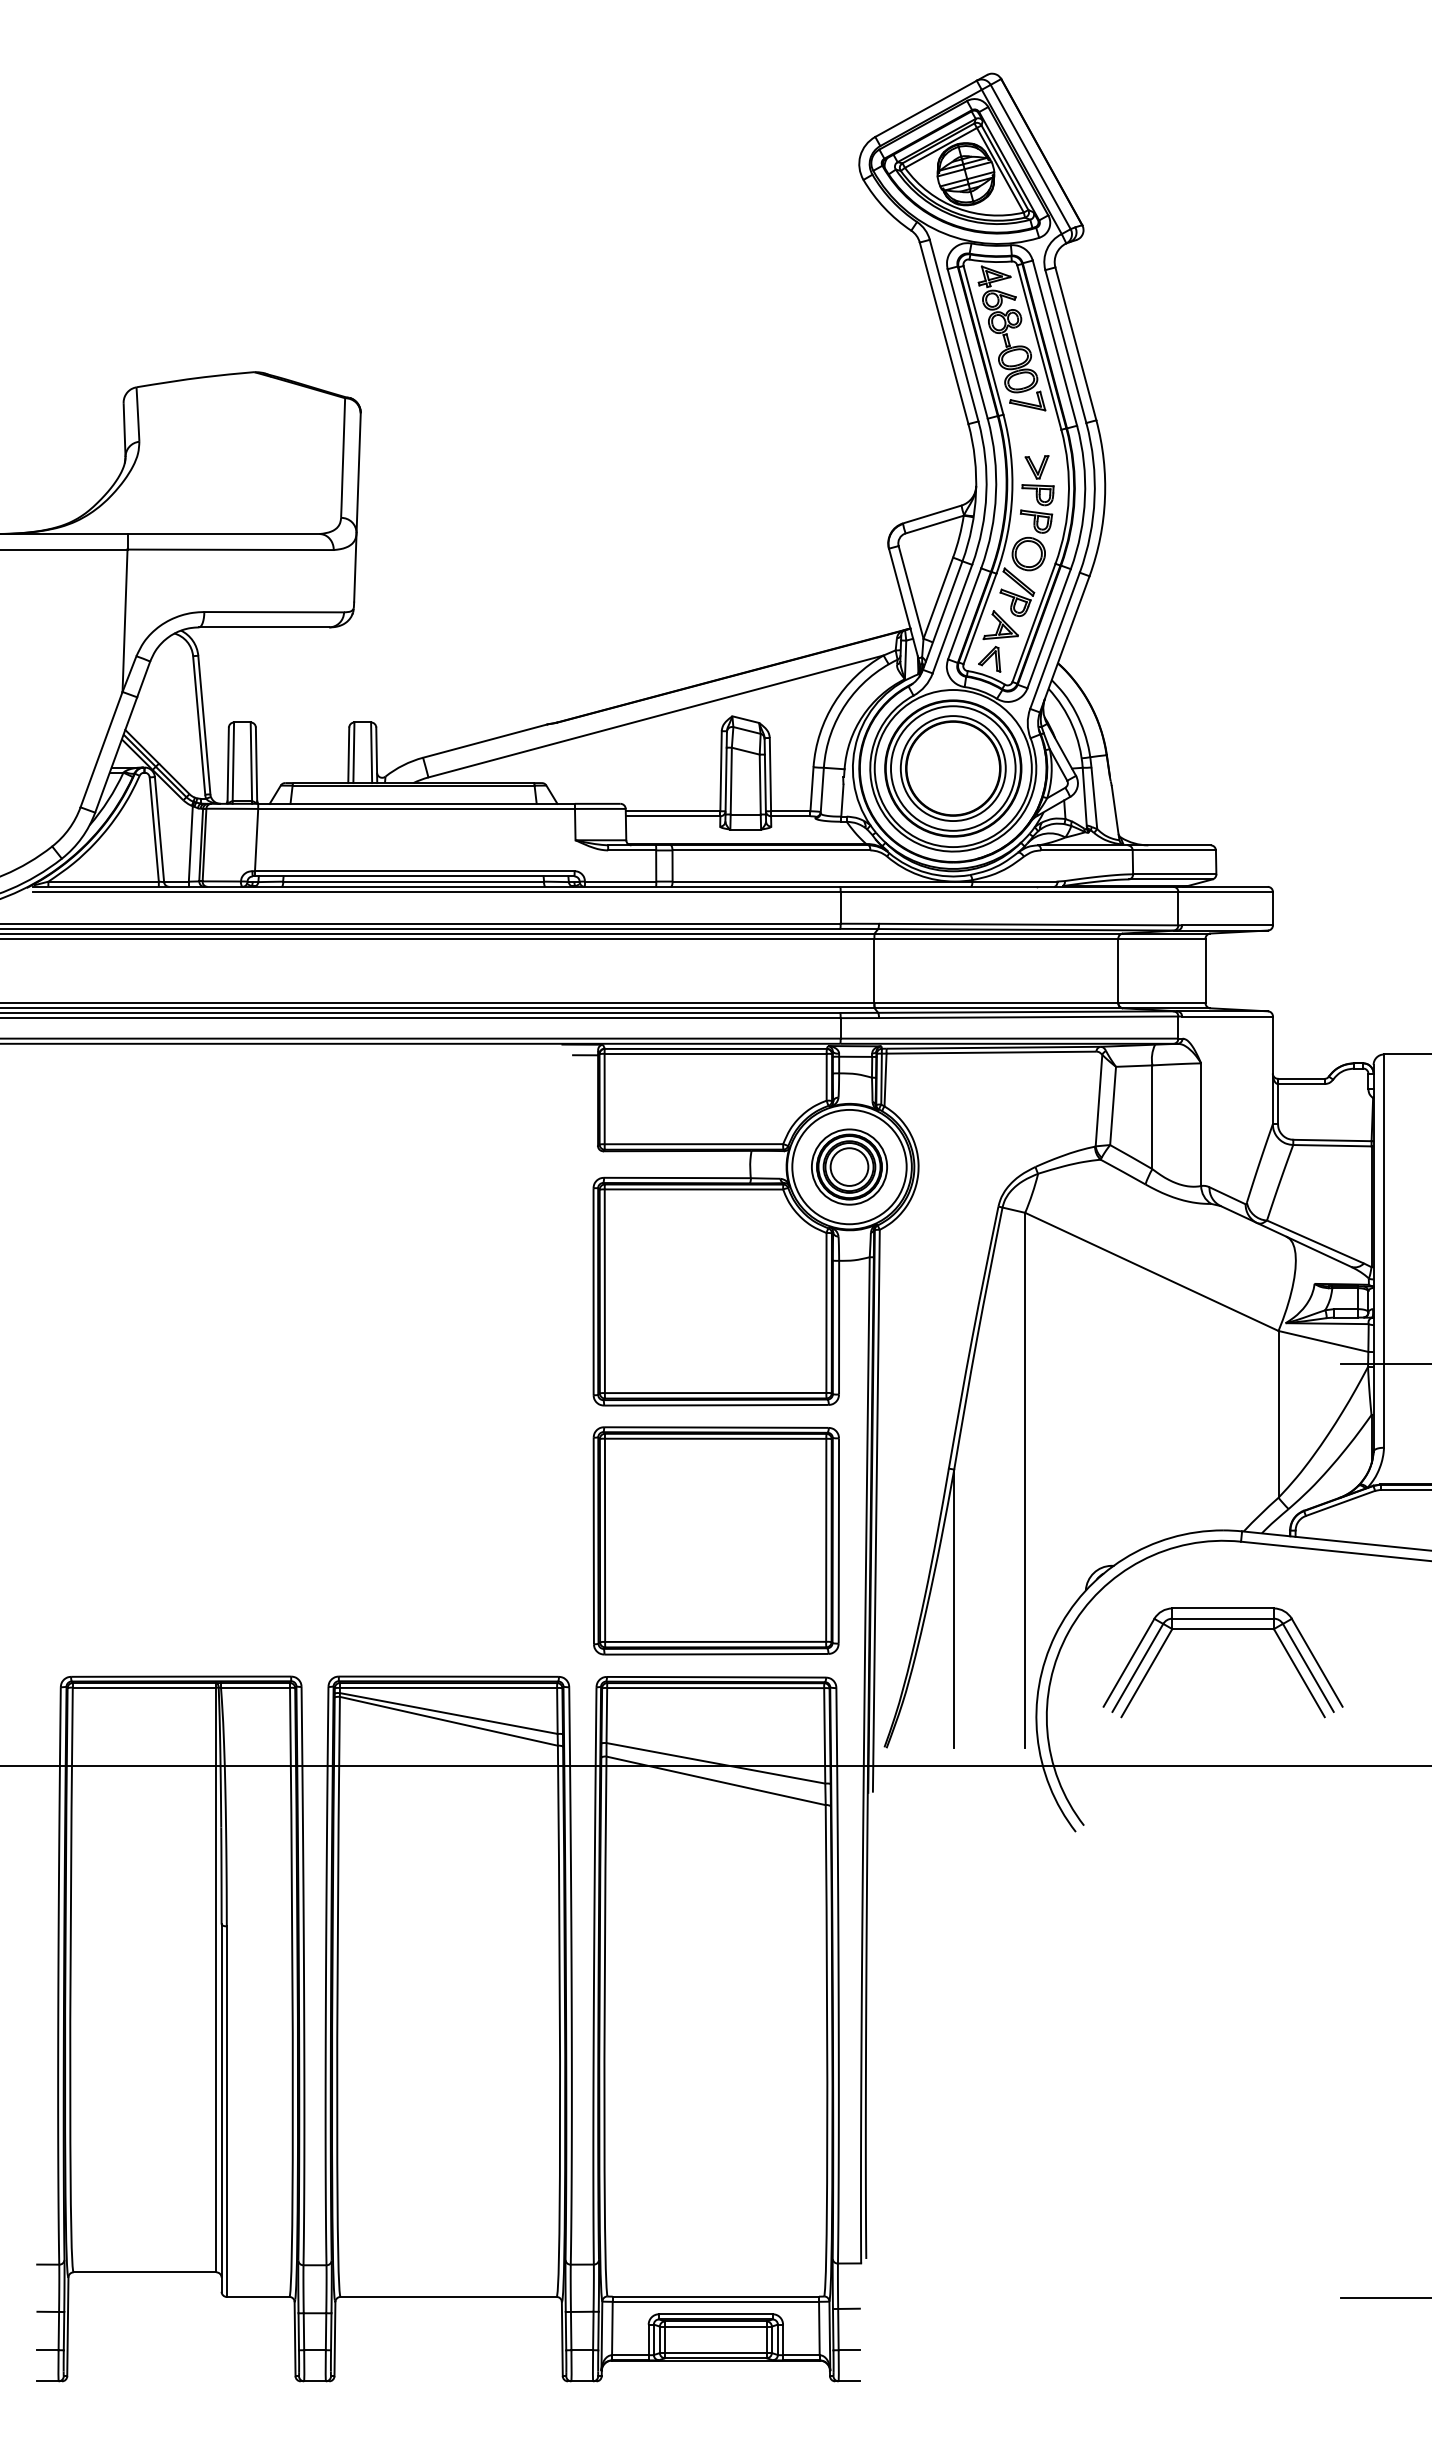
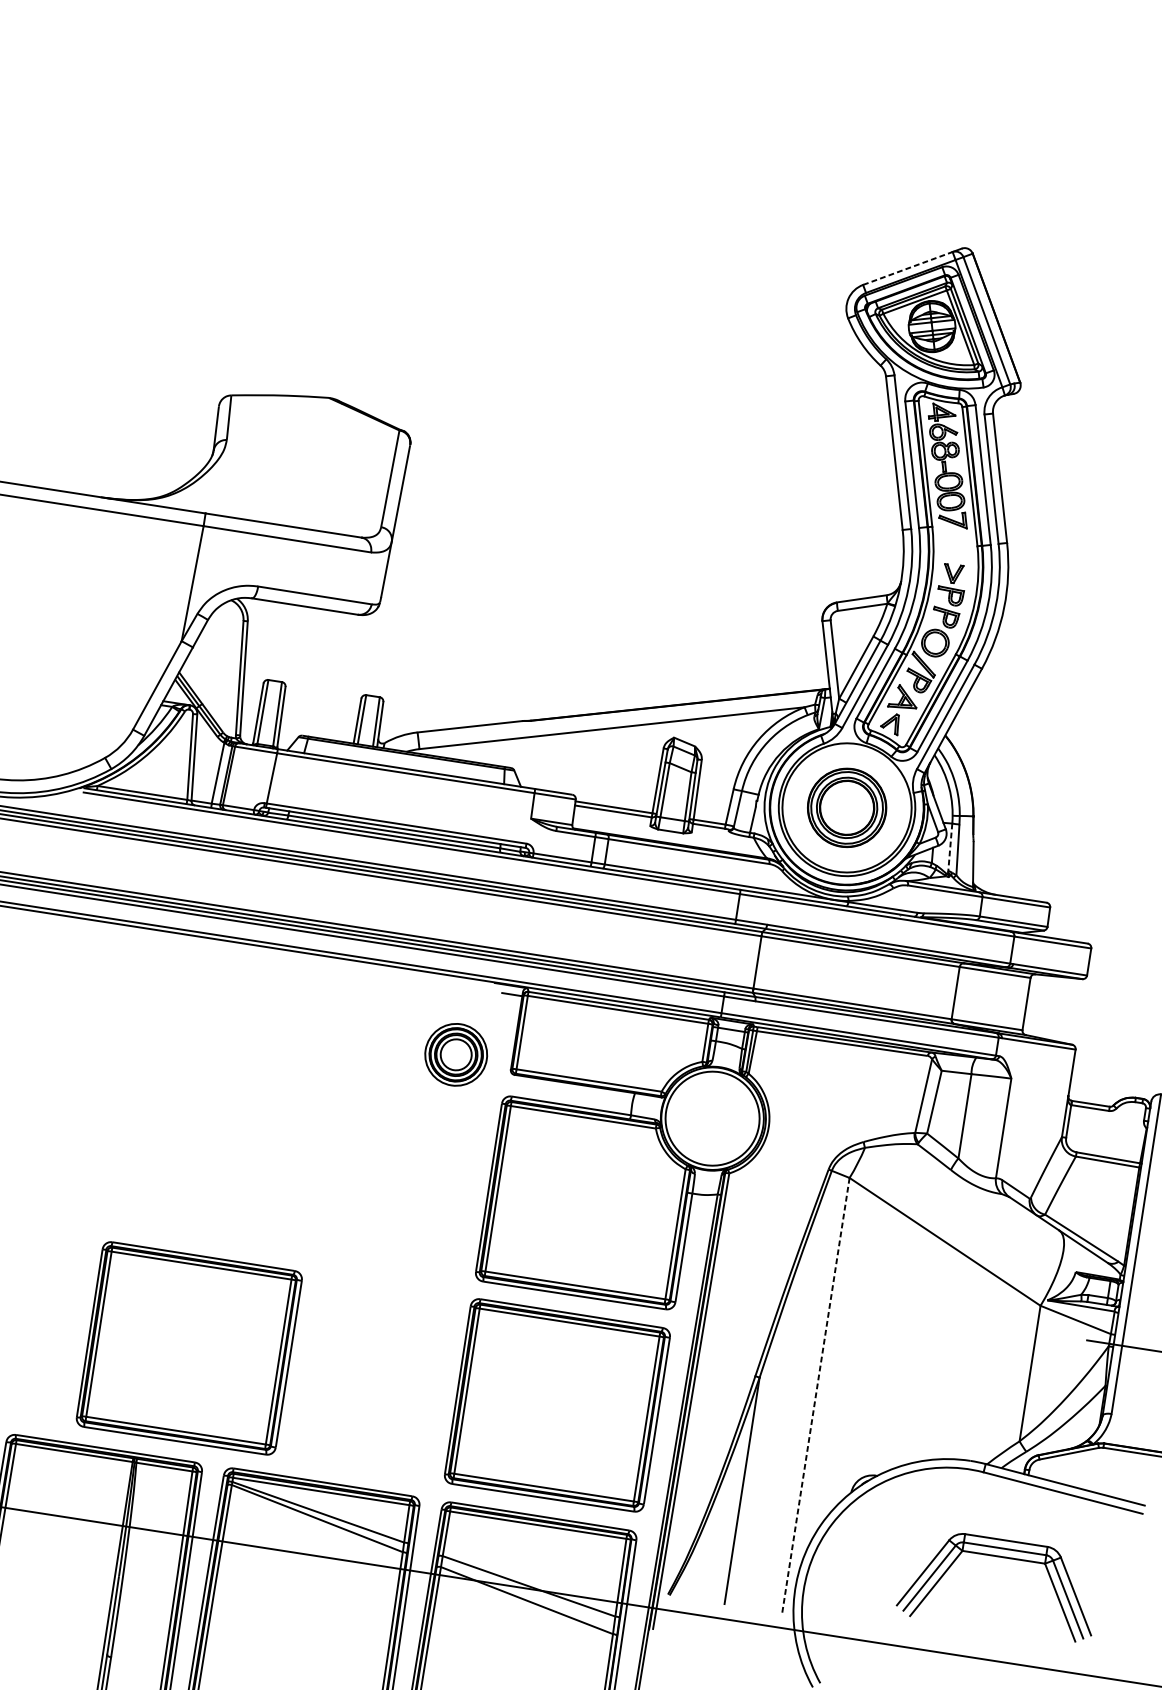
line: (926, 108) -> (908, 268), solid -> dashed
part: (953, 768) -> (847, 807), size x0.7
line: (1084, 798) -> (949, 848), solid -> dashed
part: (849, 1166) -> (456, 1054), moved
line: (1025, 1480) -> (816, 1395), solid -> dashed
part: (262, 1540) -> (188, 1348), added
part: (1222, 1629) -> (1003, 1557), moved

